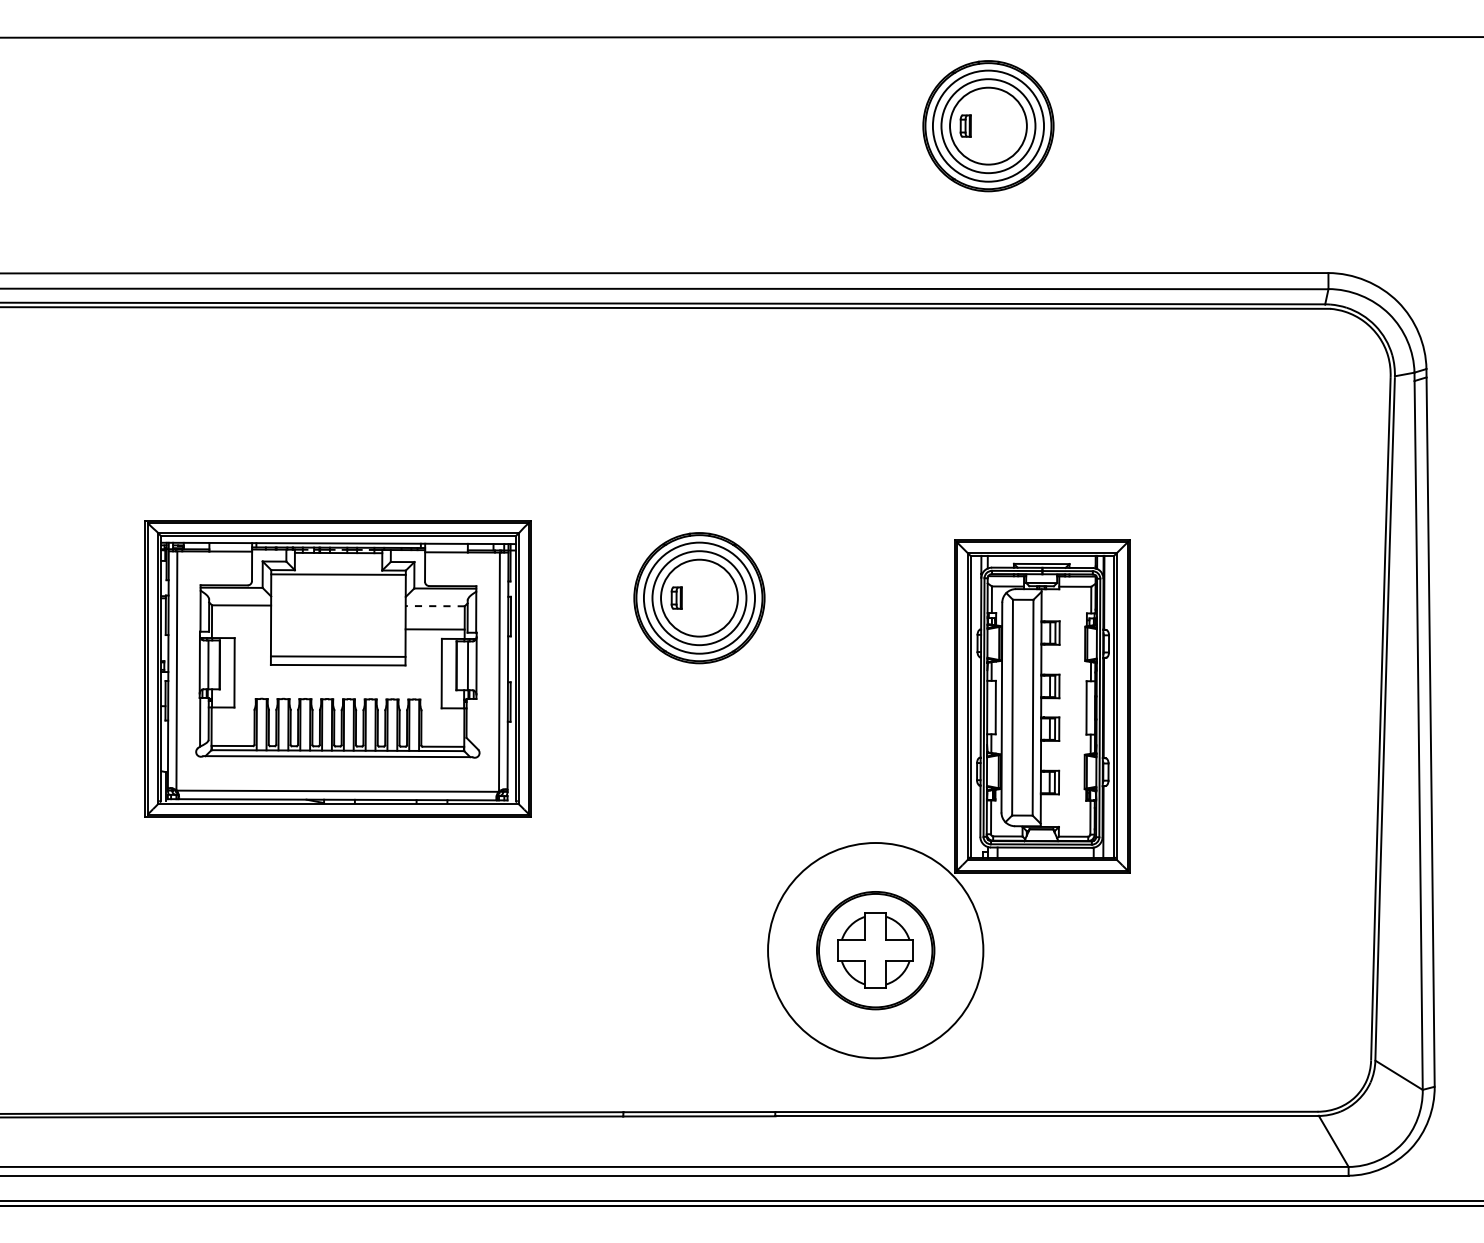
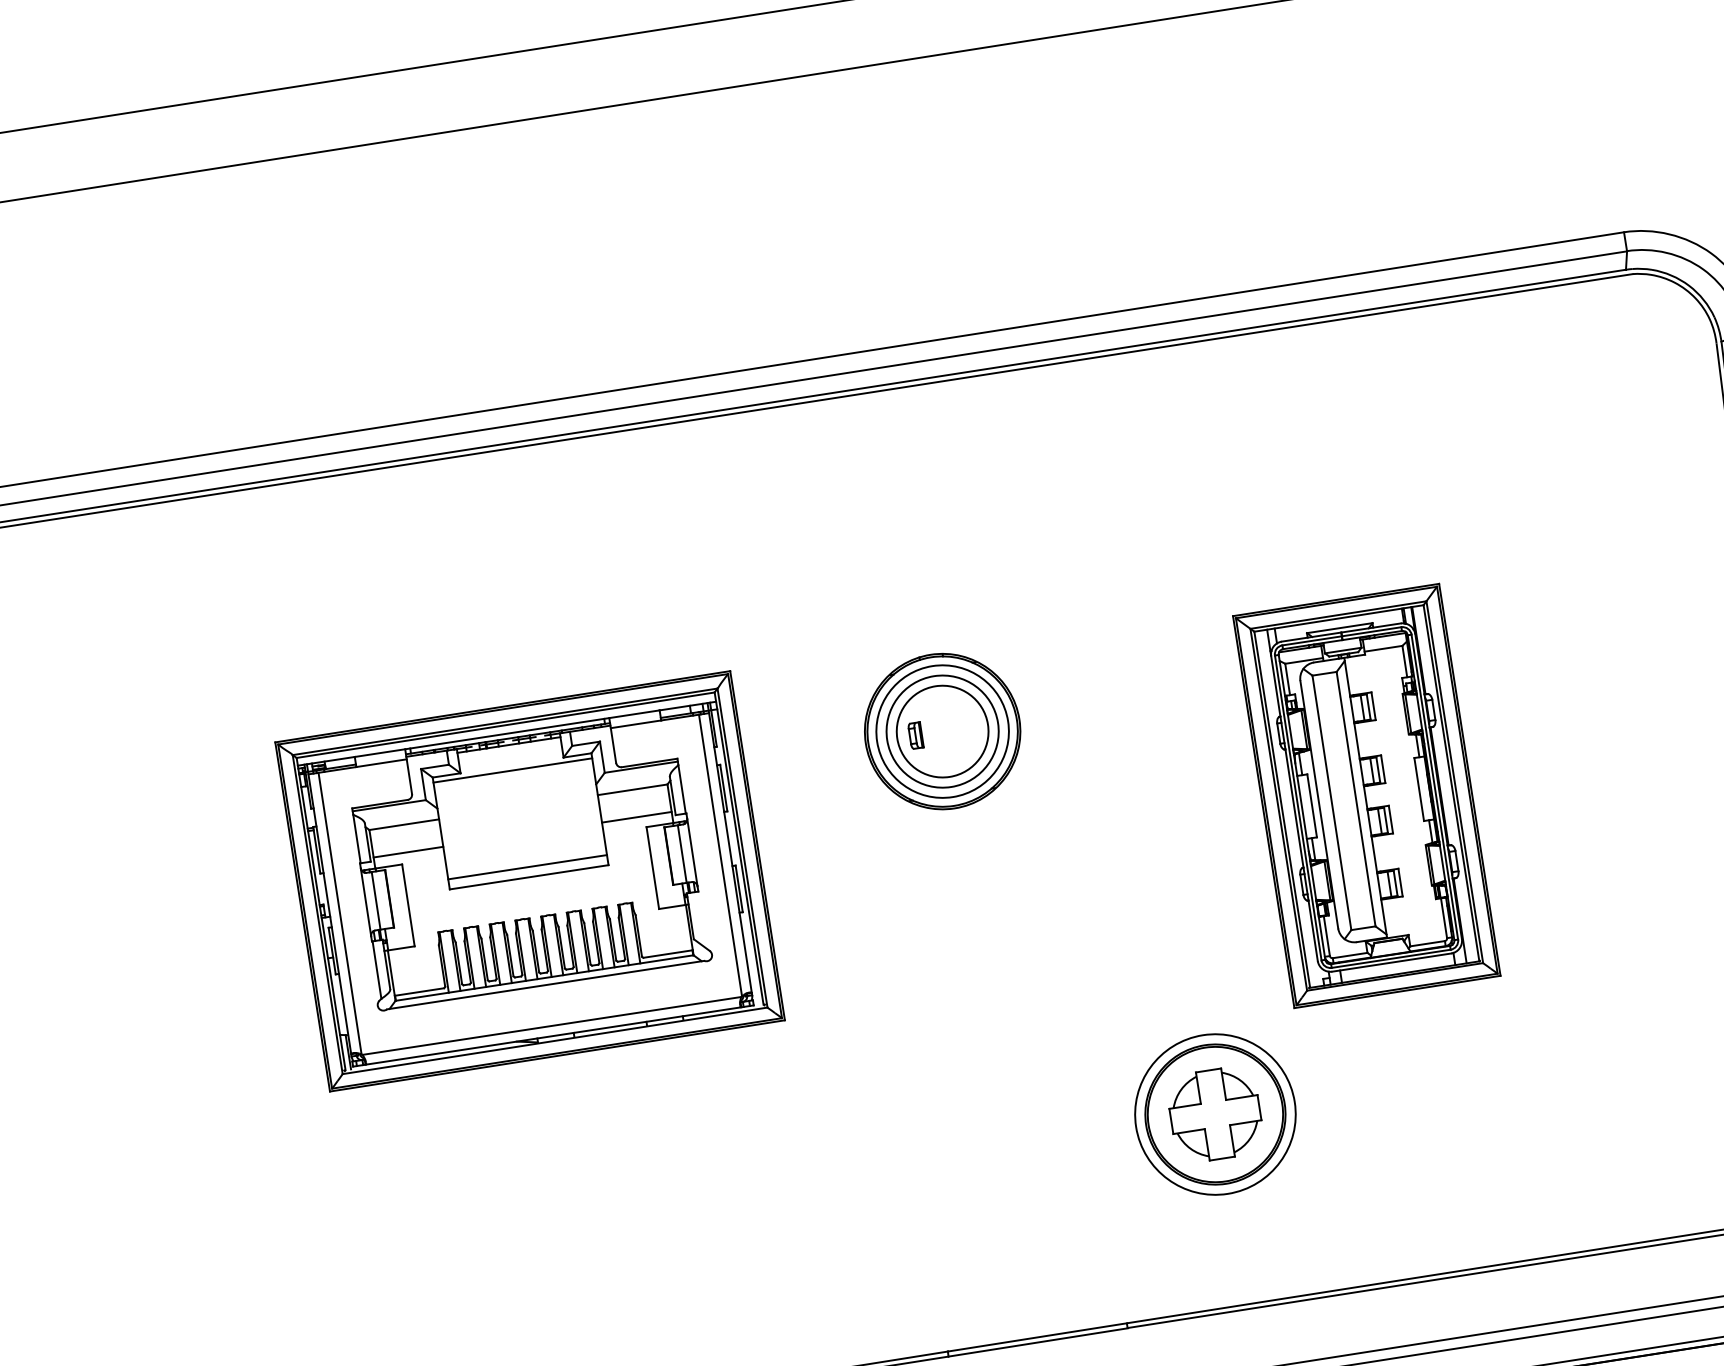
part: (988, 126) -> (1196, 122), removed
line: (435, 606) -> (633, 790), dashed -> solid
line: (241, 628) -> (408, 851), added
circle: (875, 950) -> (1215, 1114), size x0.62

